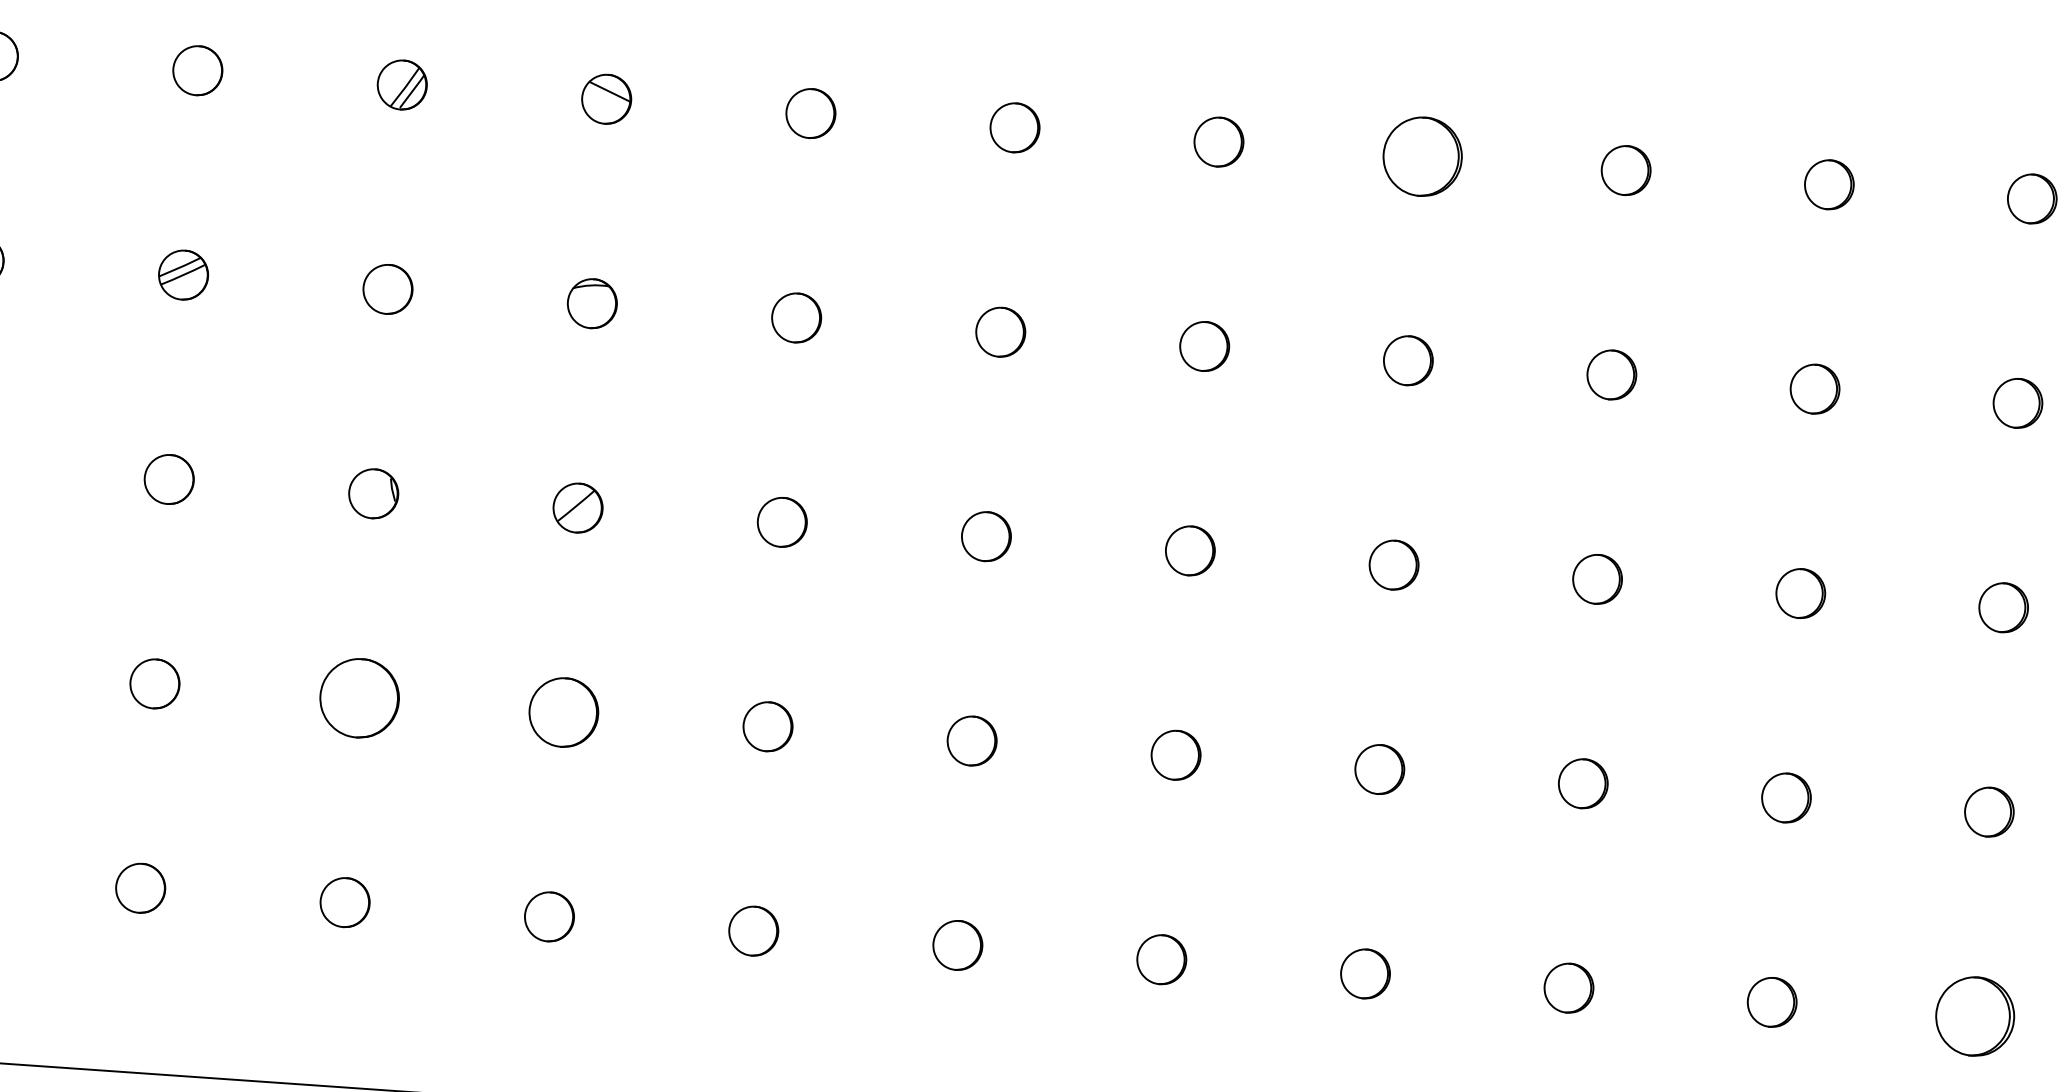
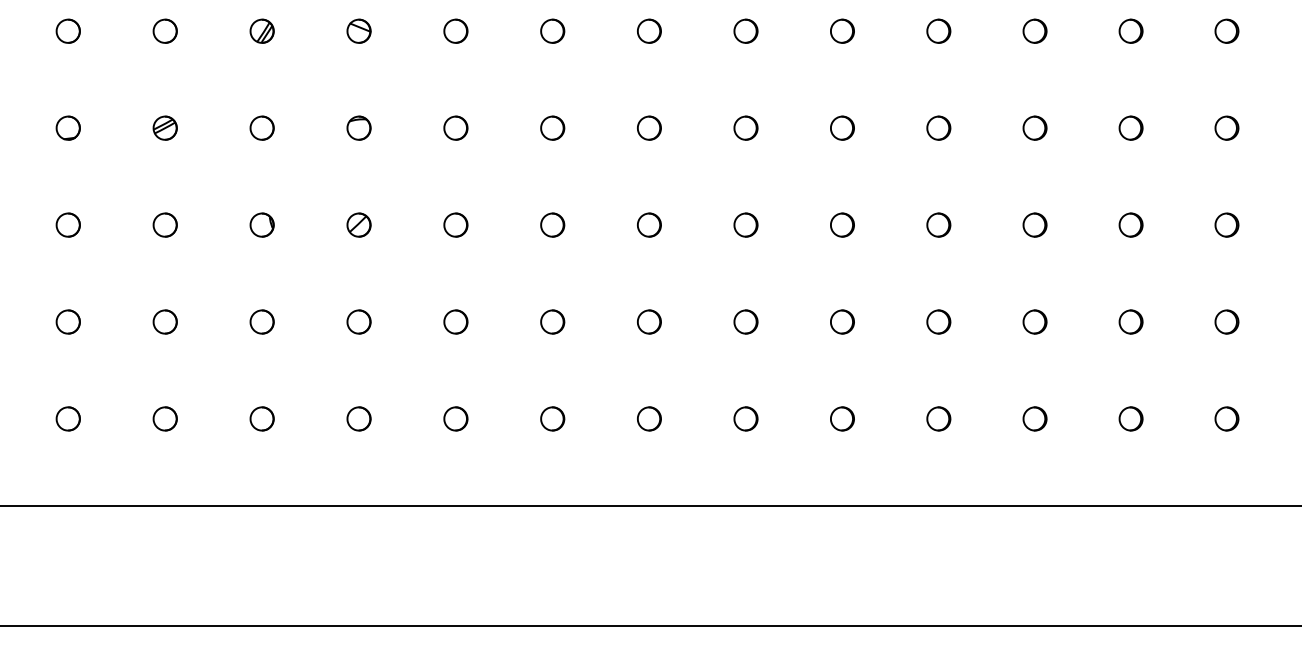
part: (1421, 154) -> (745, 30), size x0.62
part: (358, 696) -> (261, 321), size x0.62
part: (562, 711) -> (358, 321), size x0.71
part: (1973, 1015) -> (1034, 418), size x0.62

